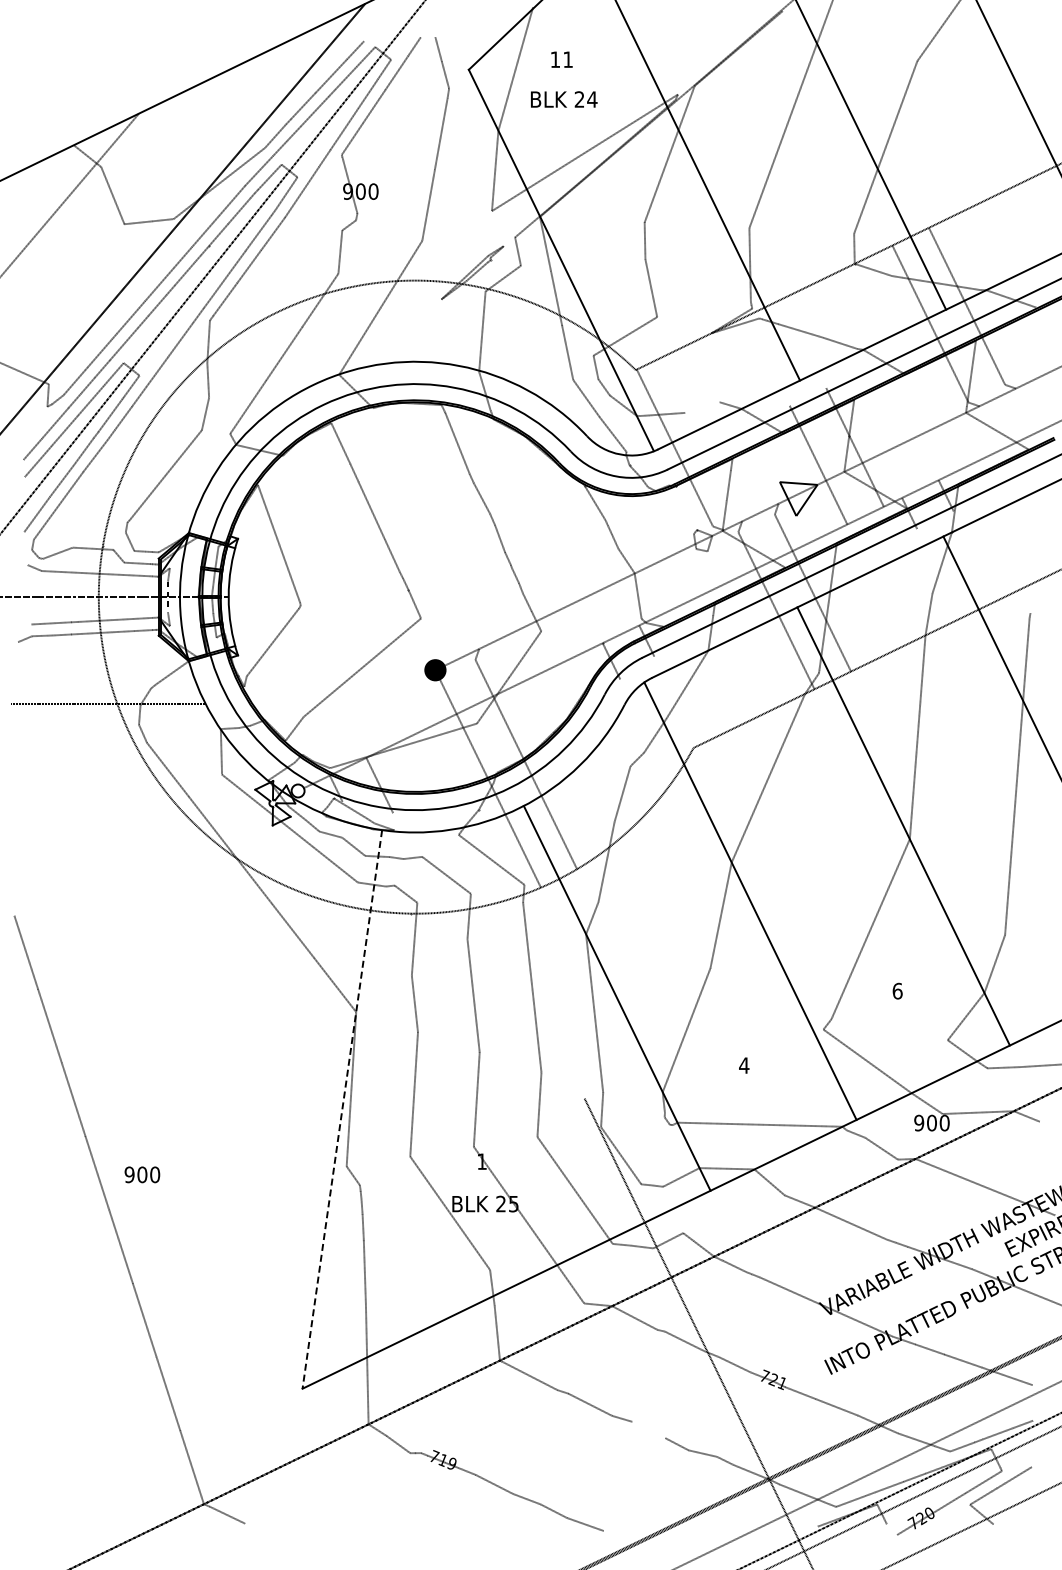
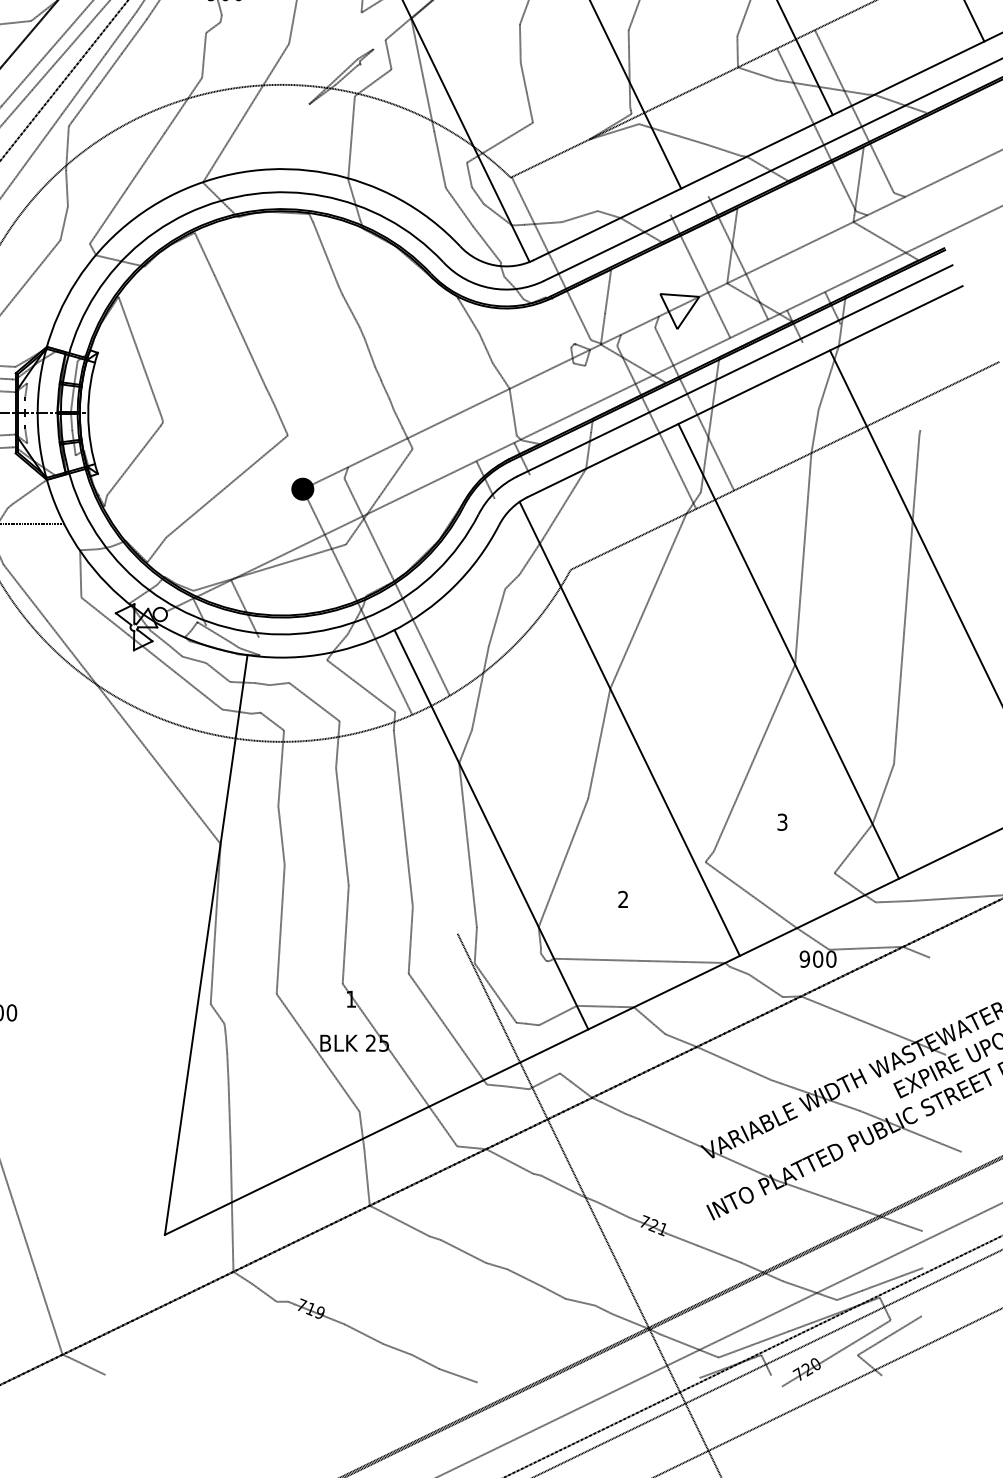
line: (702, 407) -> (579, 216), added
text: (897, 990) -> (782, 821), 6 -> 3
text: (744, 1065) -> (623, 899), 4 -> 2
line: (342, 1109) -> (206, 945), dashed -> solid
line: (648, 1429) -> (523, 1277), added

